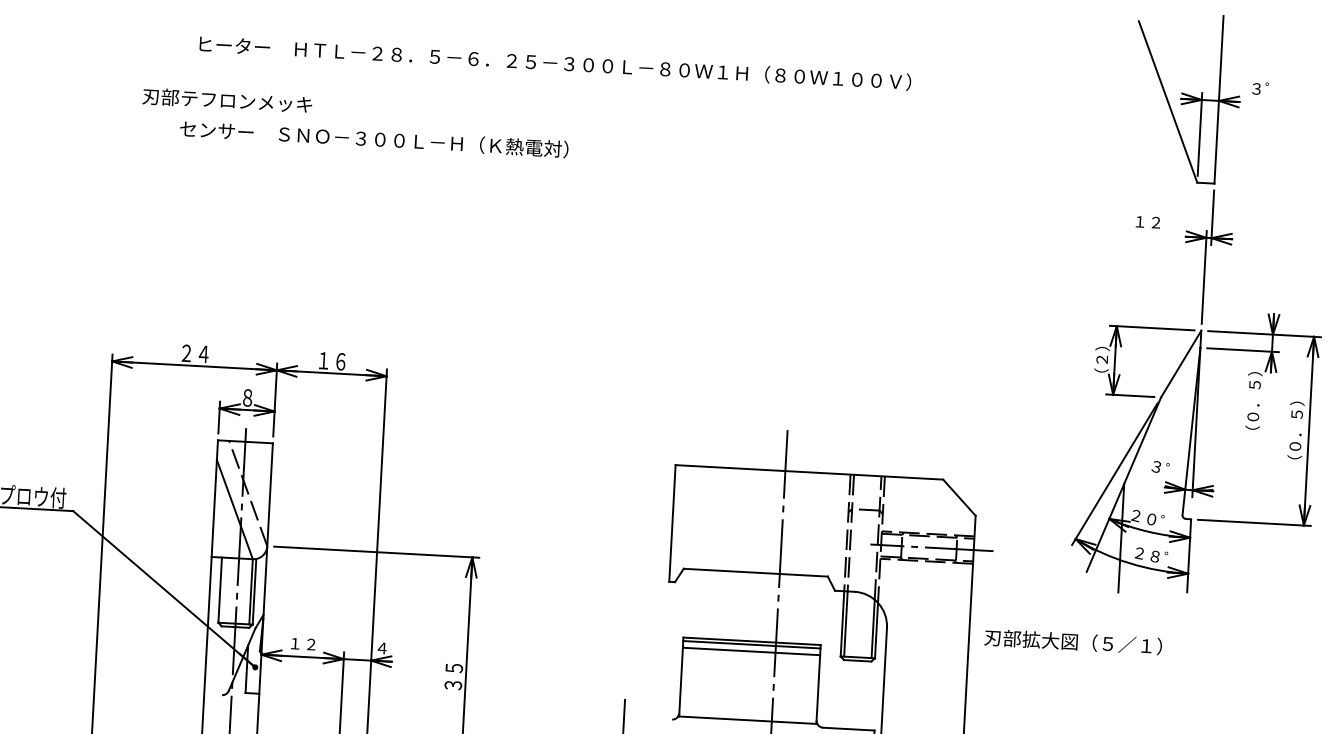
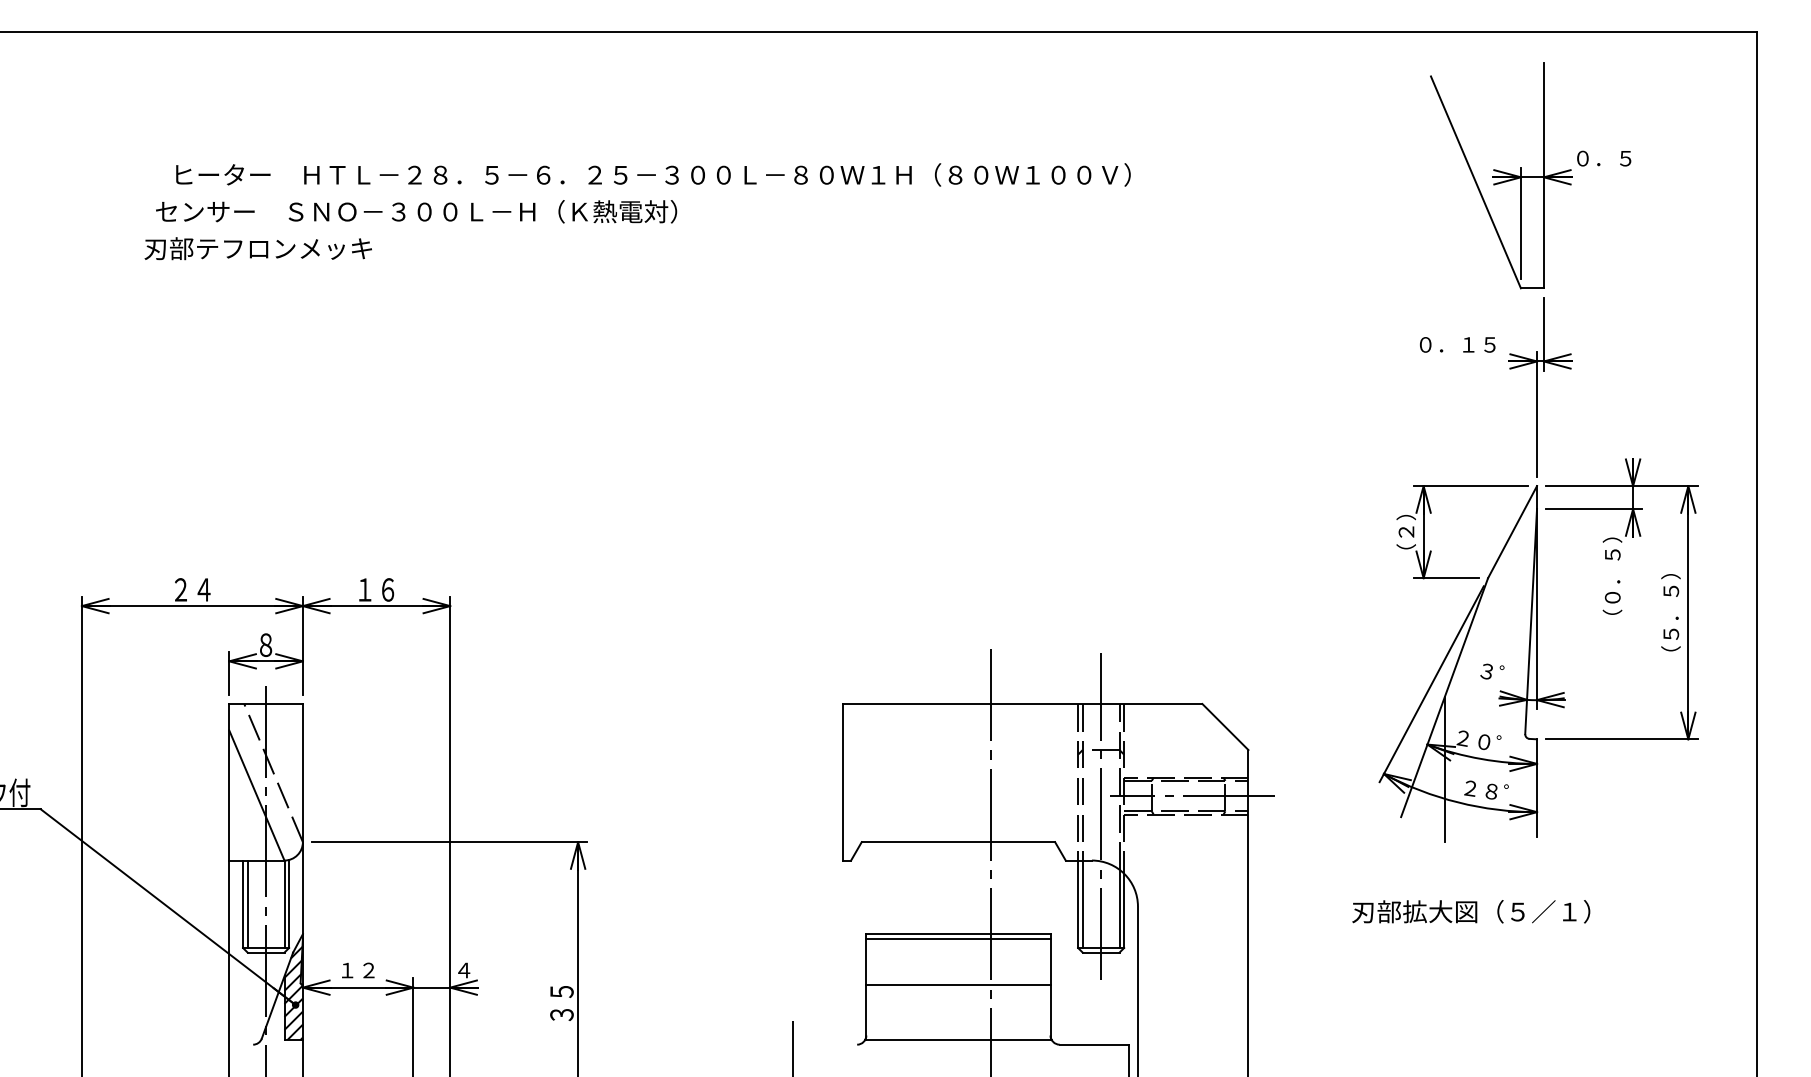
text: (1264, 88) -> (1604, 157), ３゜ -> ０．５
text: (226, 100) -> (257, 248), moved
text: (374, 139) -> (416, 211), moved
text: (1147, 222) -> (1457, 344), １２ -> ０．１５
text: (1294, 445) -> (1670, 633), （０．５） -> （５．５）
line: (863, 559) -> (1101, 816), added
line: (223, 590) -> (247, 904), added
text: (1073, 641) -> (1471, 911), moved
line: (751, 651) -> (958, 984), moved
hatch: (254, 658) -> (293, 993), added

